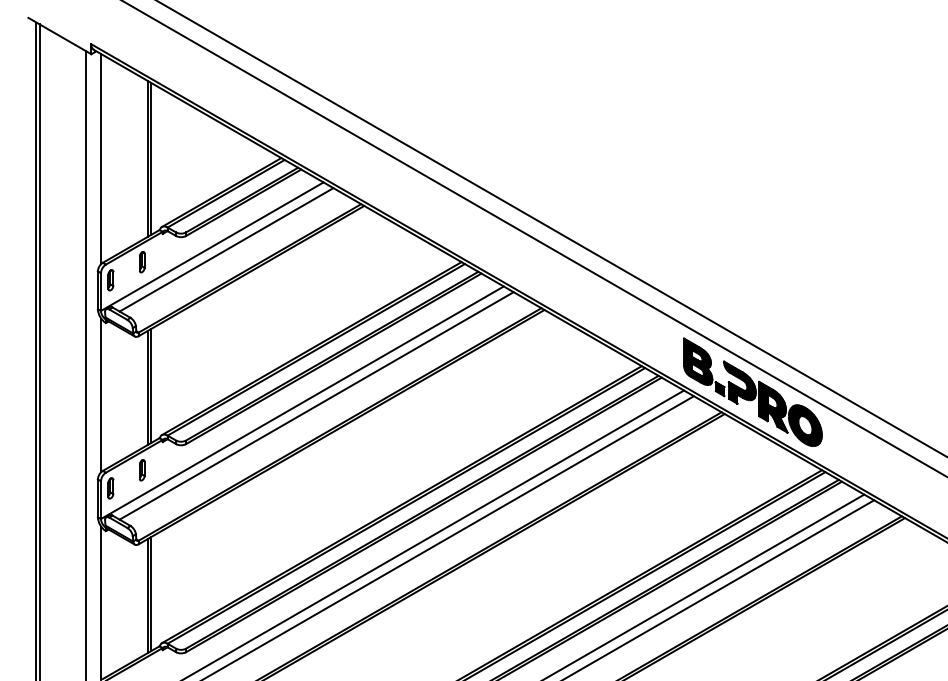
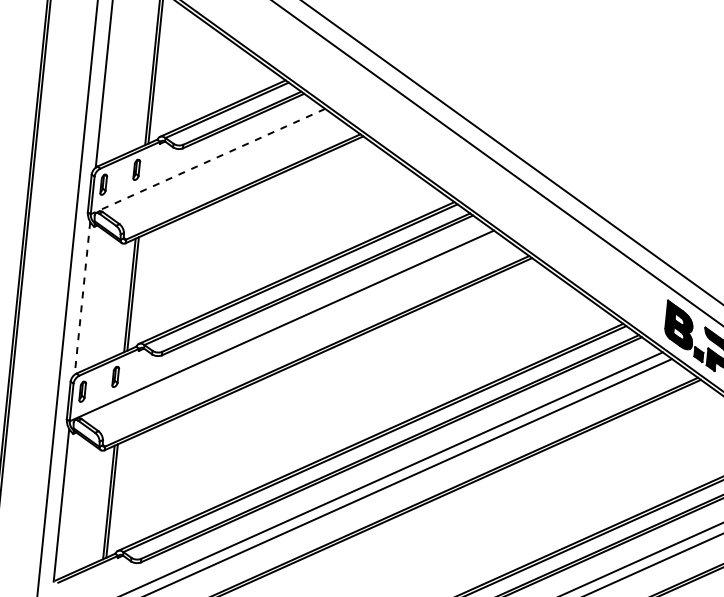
line: (212, 246) -> (208, 161), solid -> dashed
line: (226, 249) -> (221, 165), removed
line: (101, 395) -> (82, 298), solid -> dashed
line: (316, 405) -> (295, 330), removed

